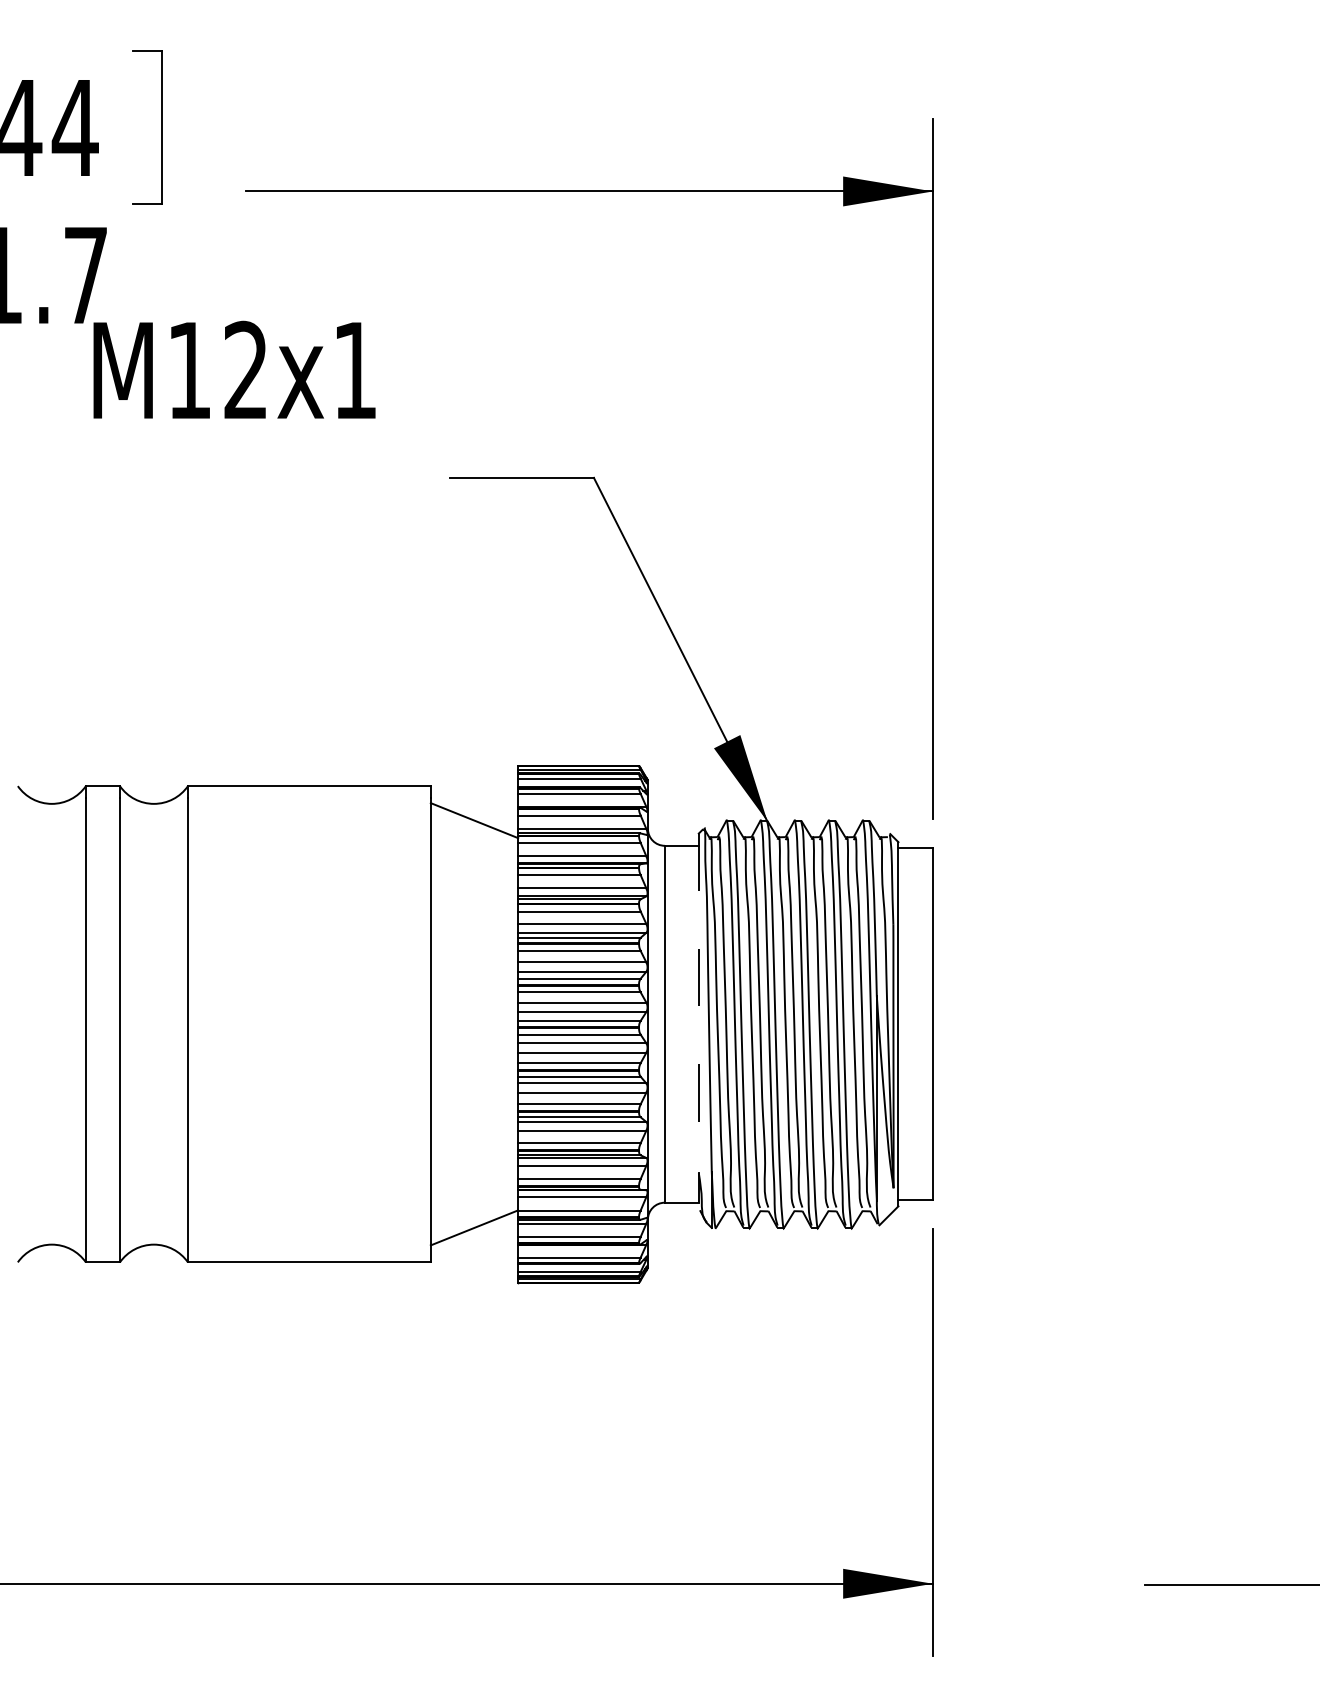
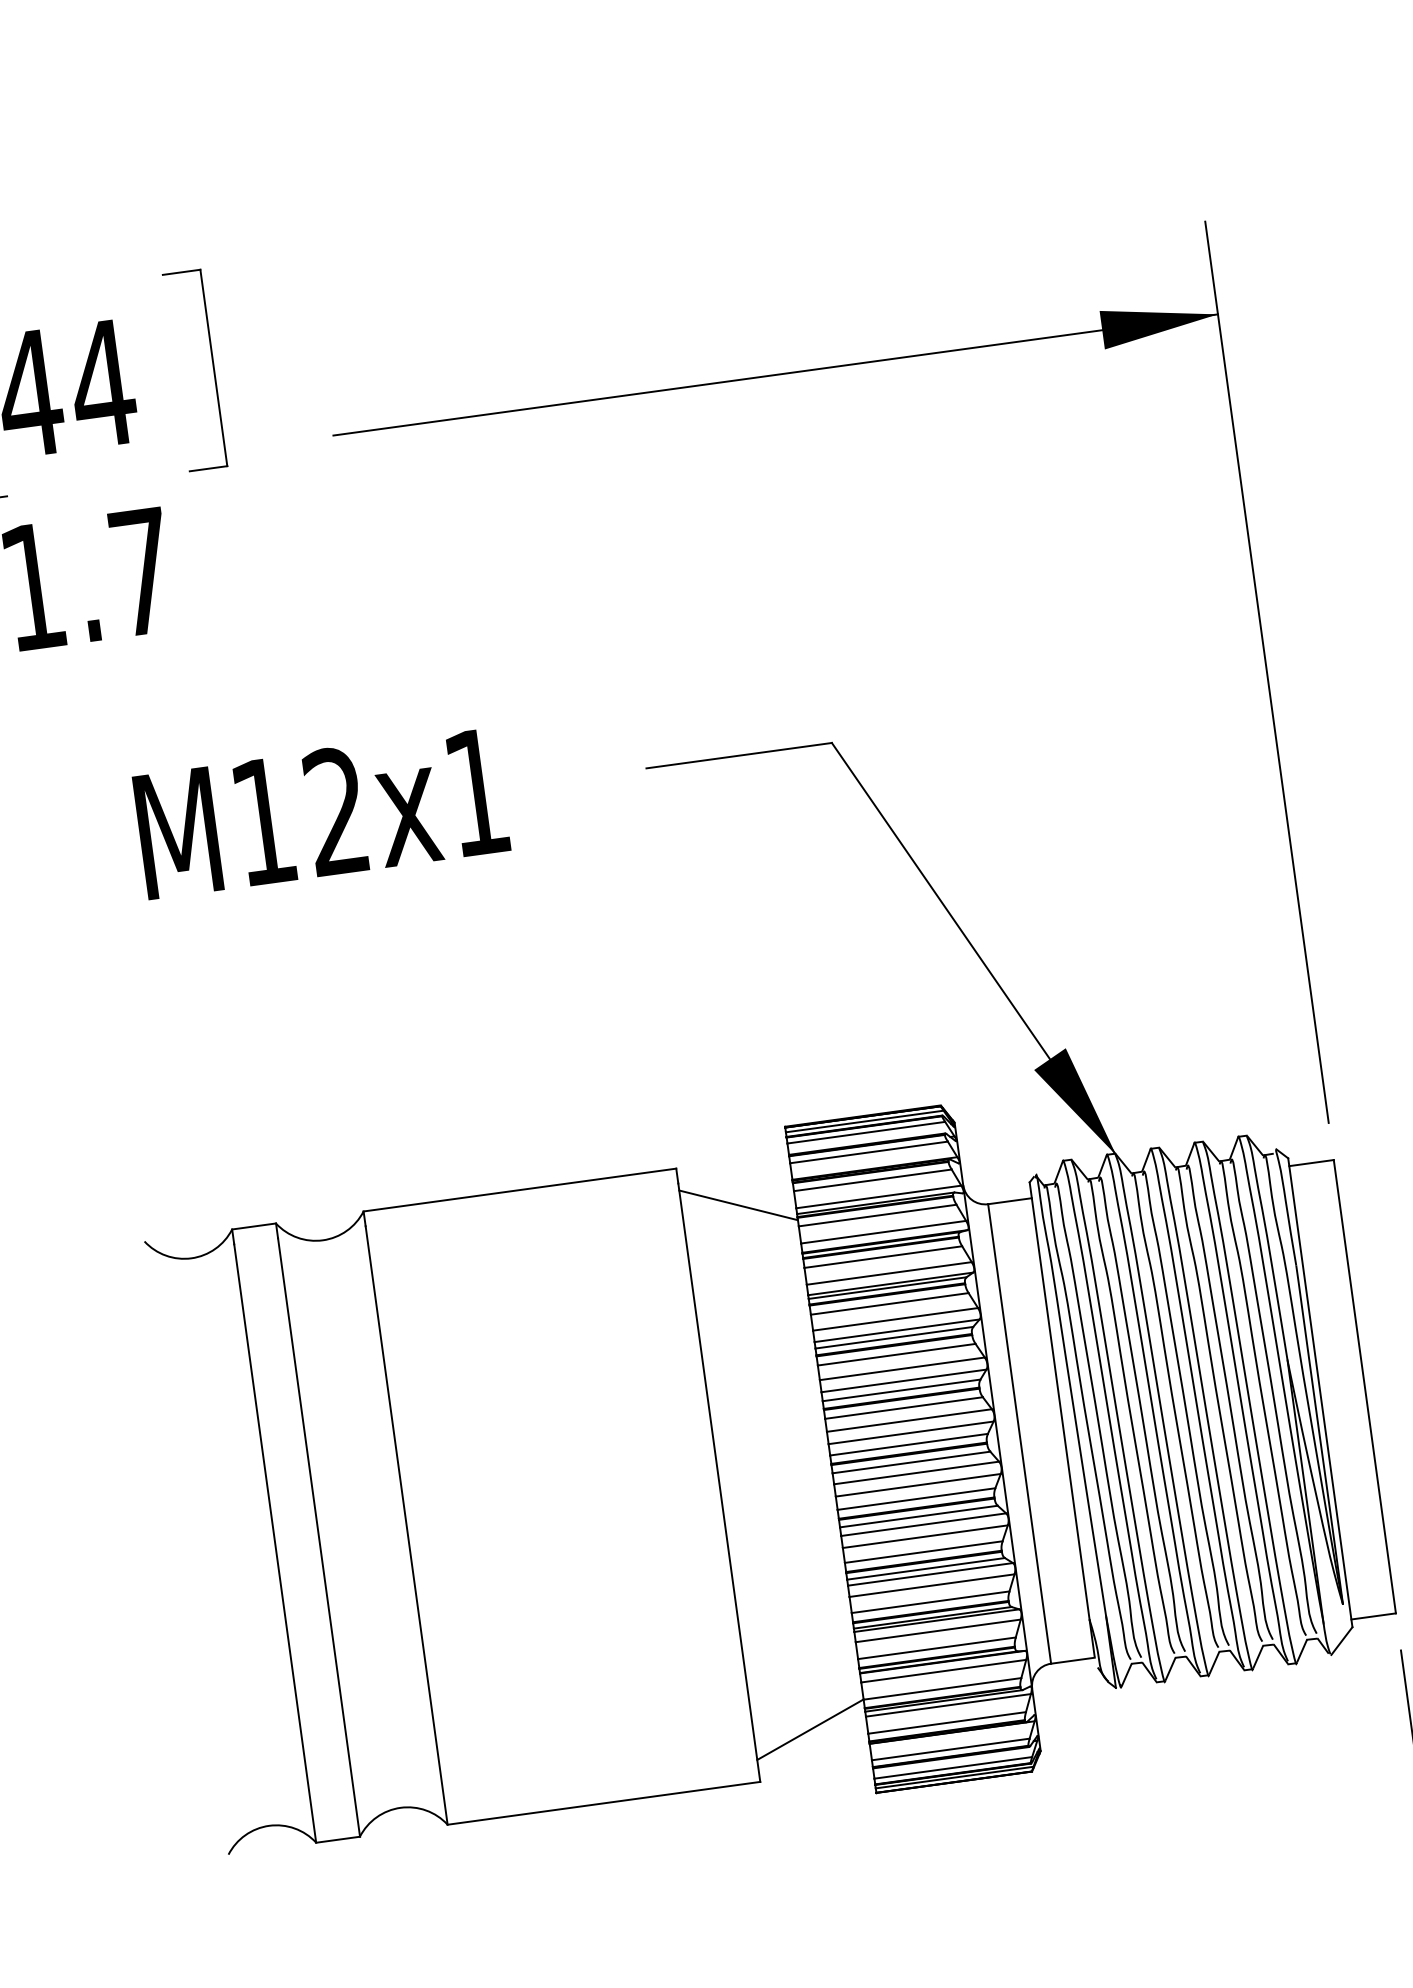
text: (234, 369) -> (321, 812), moved
line: (698, 1003) -> (1059, 1401), dashed -> solid

